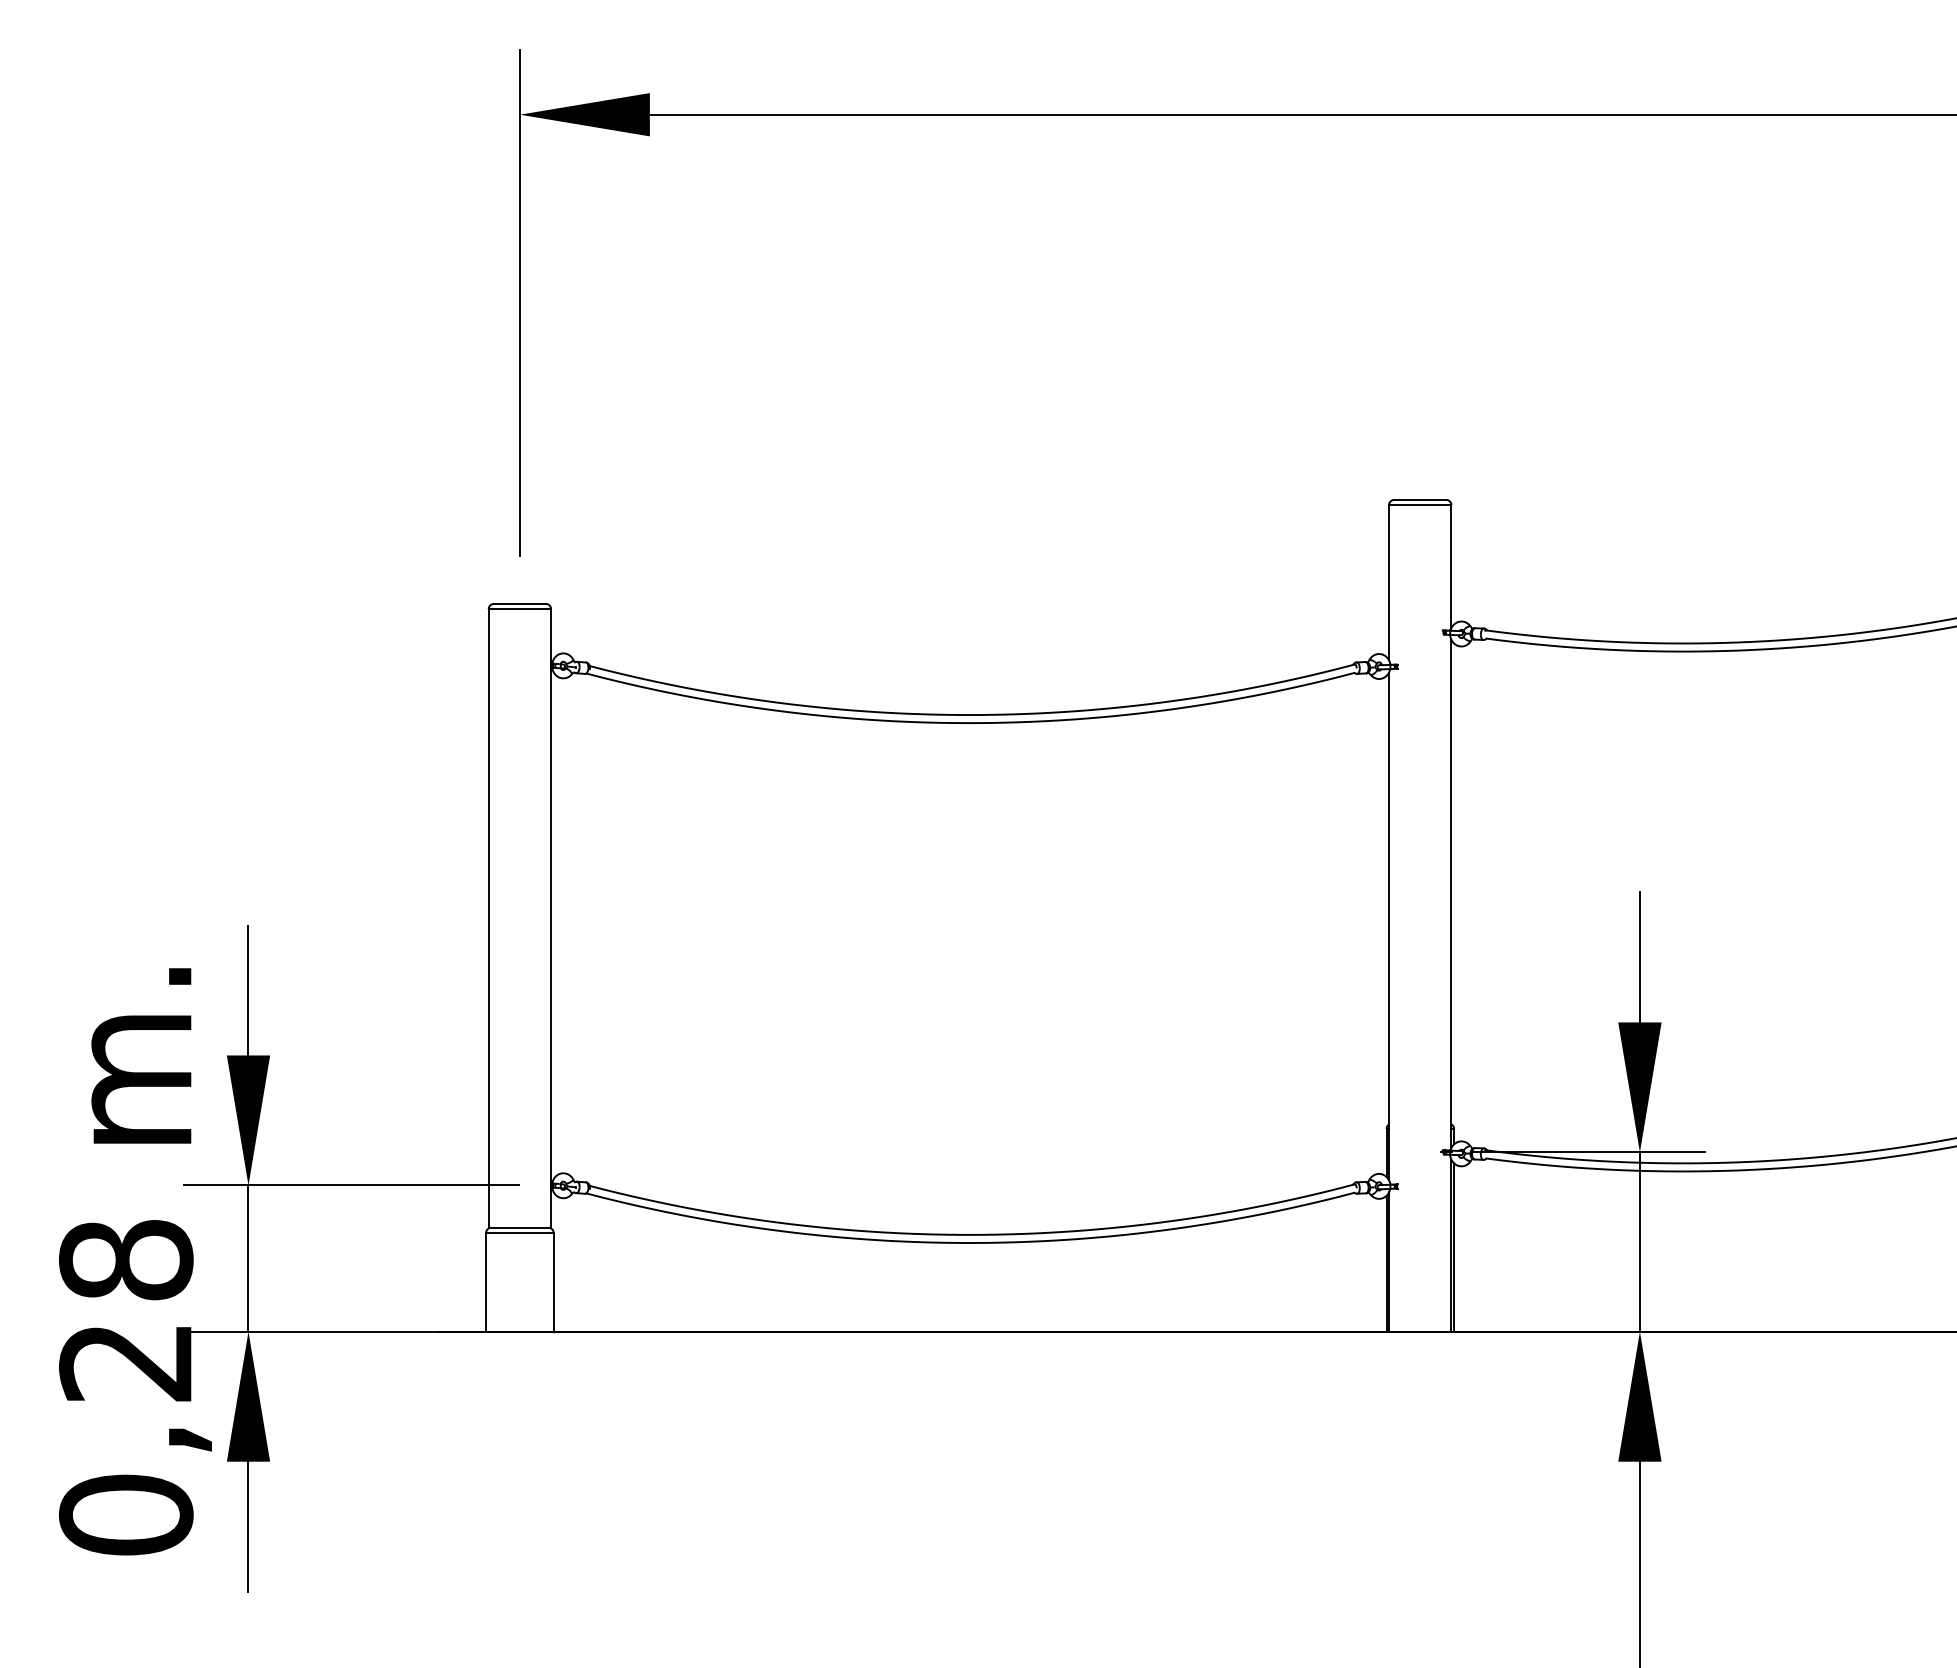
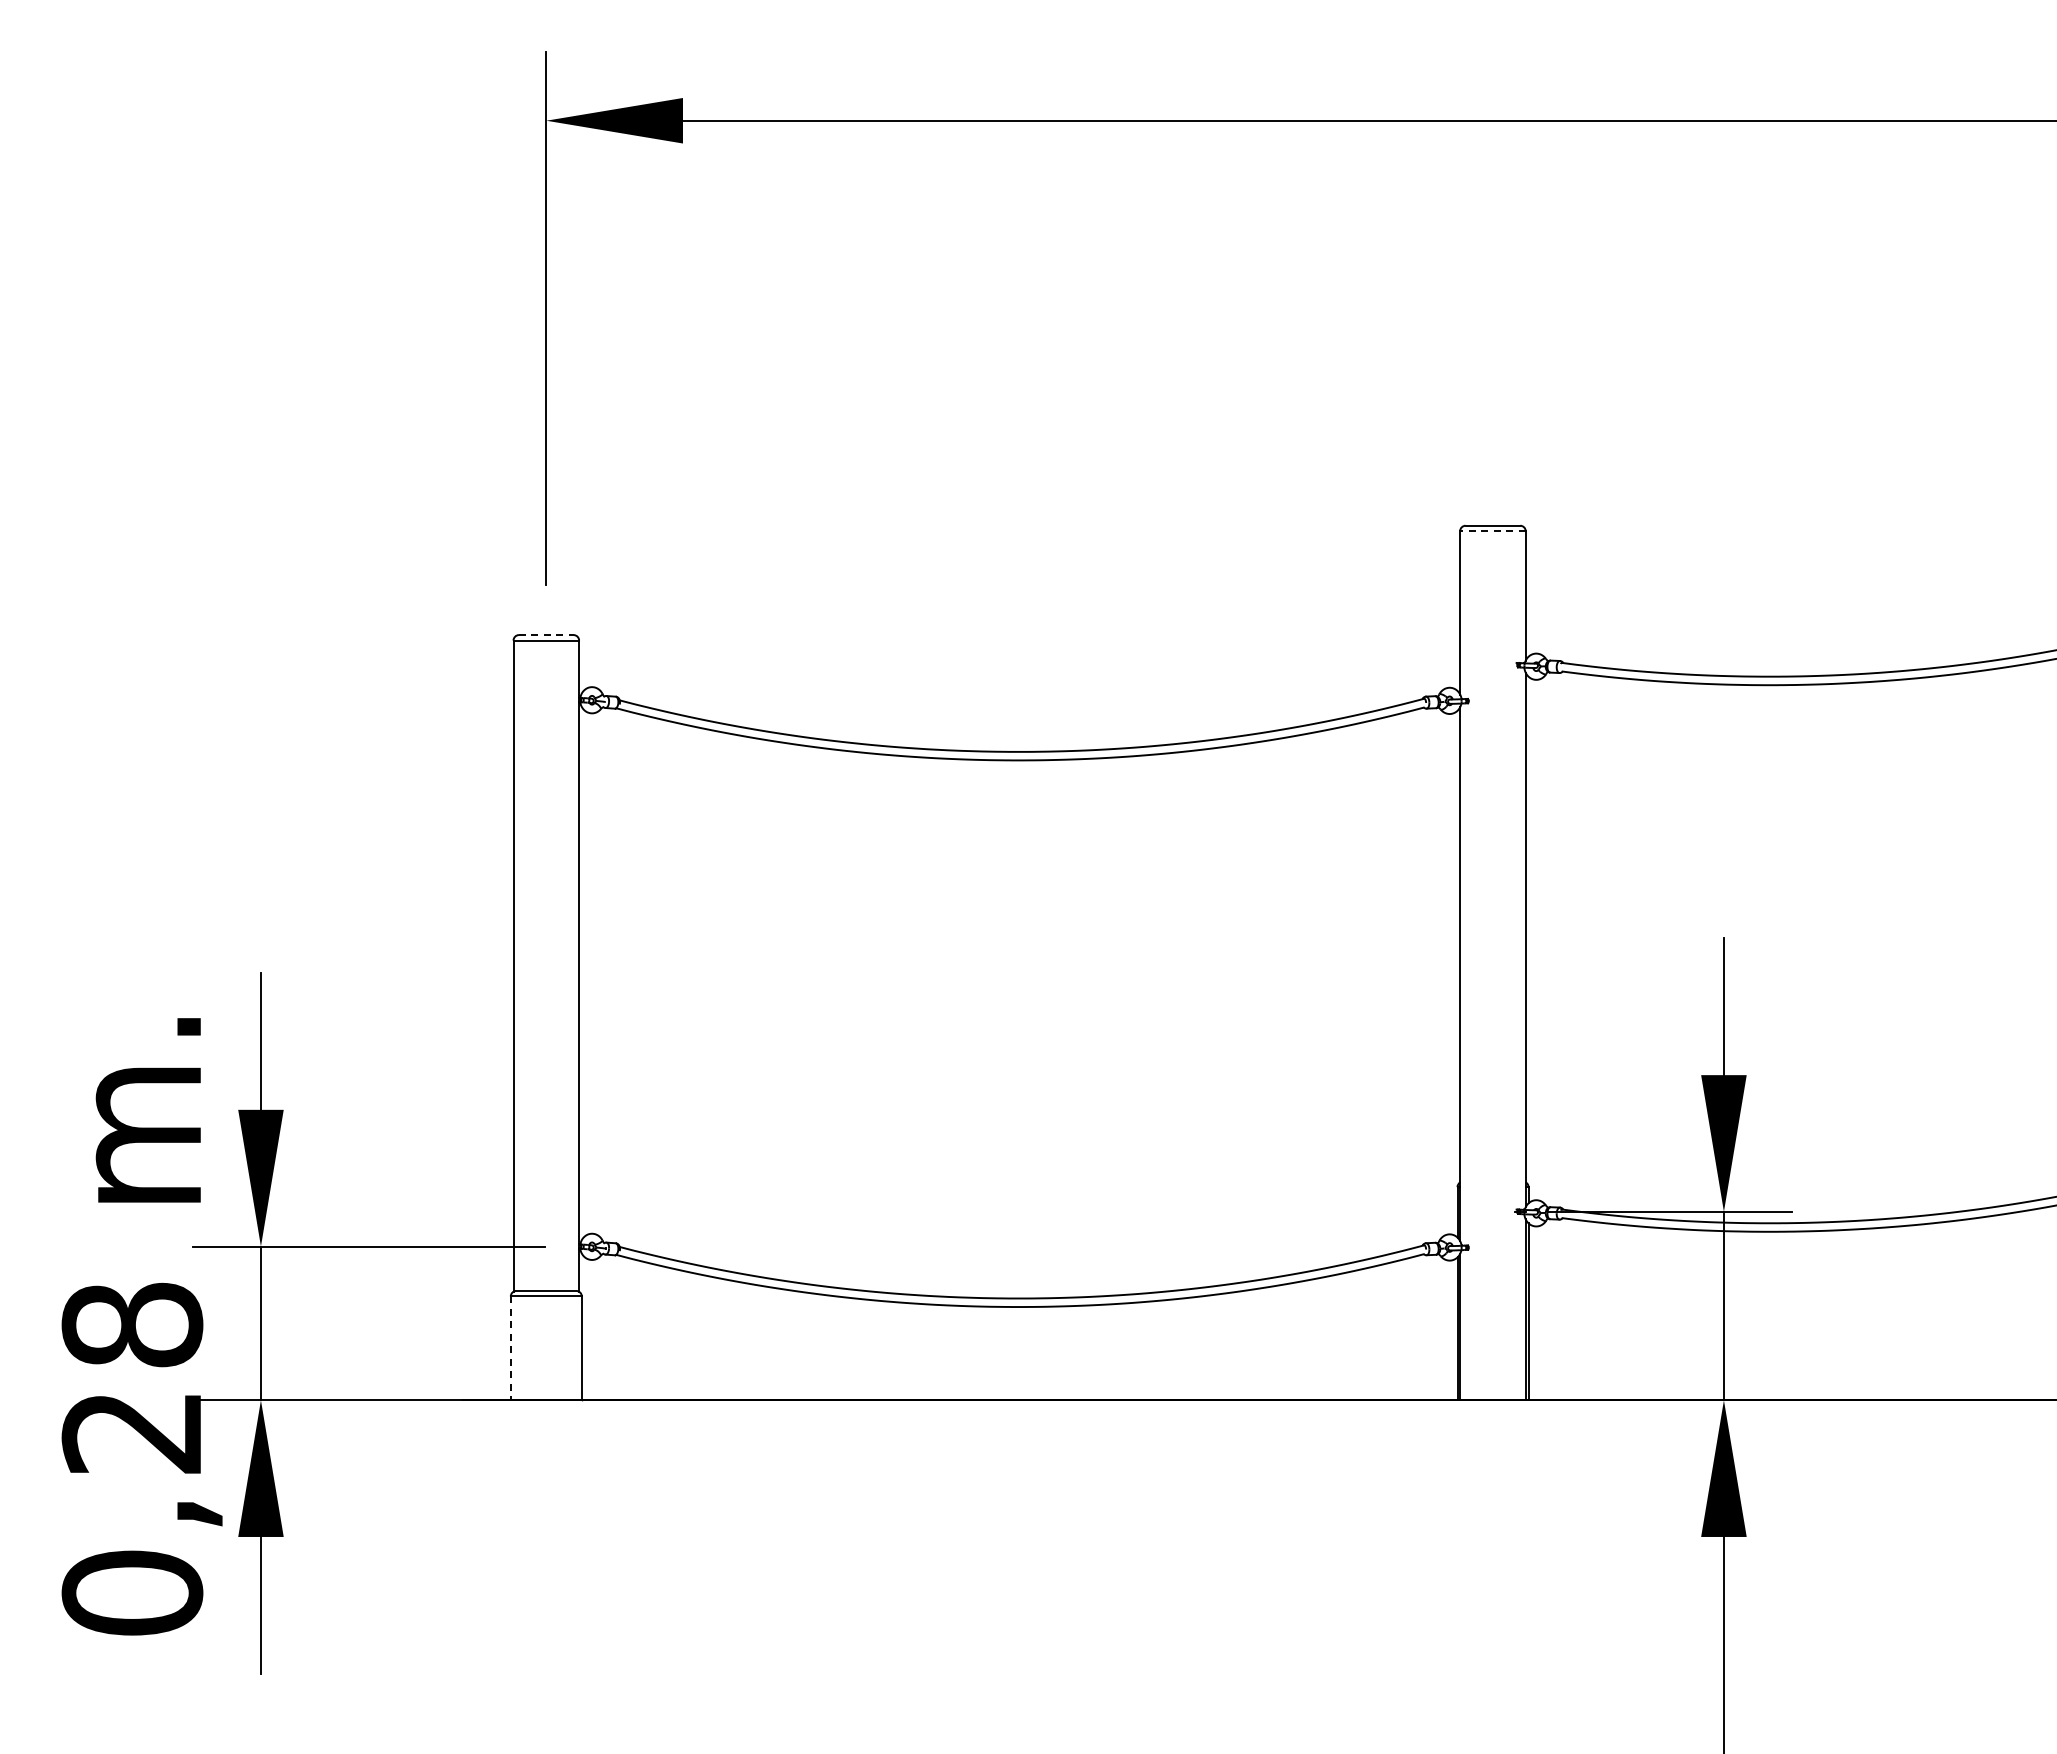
line: (1419, 505) -> (1492, 531), solid -> dashed
line: (520, 604) -> (546, 635), solid -> dashed
line: (485, 1282) -> (510, 1348), solid -> dashed

